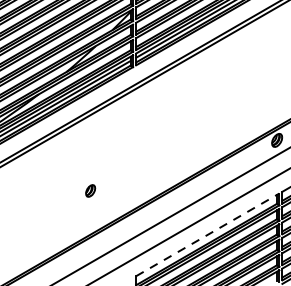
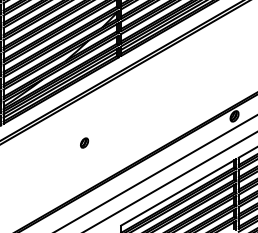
part: (90, 190) -> (84, 142), moved
line: (208, 235) -> (179, 192), dashed -> solid

